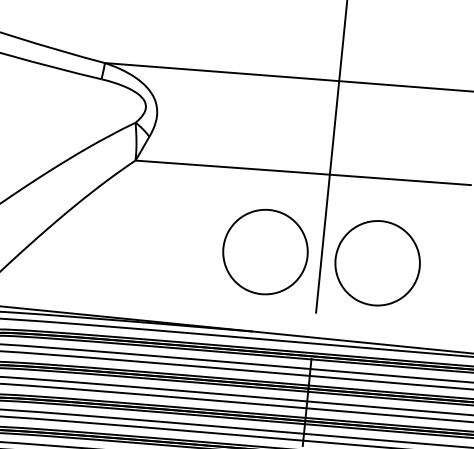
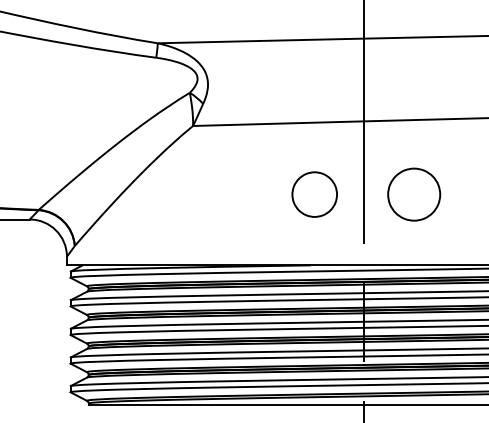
part: (265, 251) -> (314, 194), size x0.6
part: (378, 263) -> (414, 194), size x0.7

